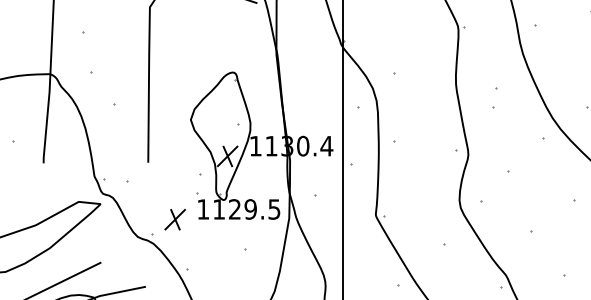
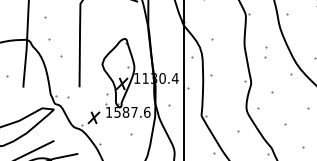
text: (247, 207) -> (132, 111), 1129.5 -> 1587.6

